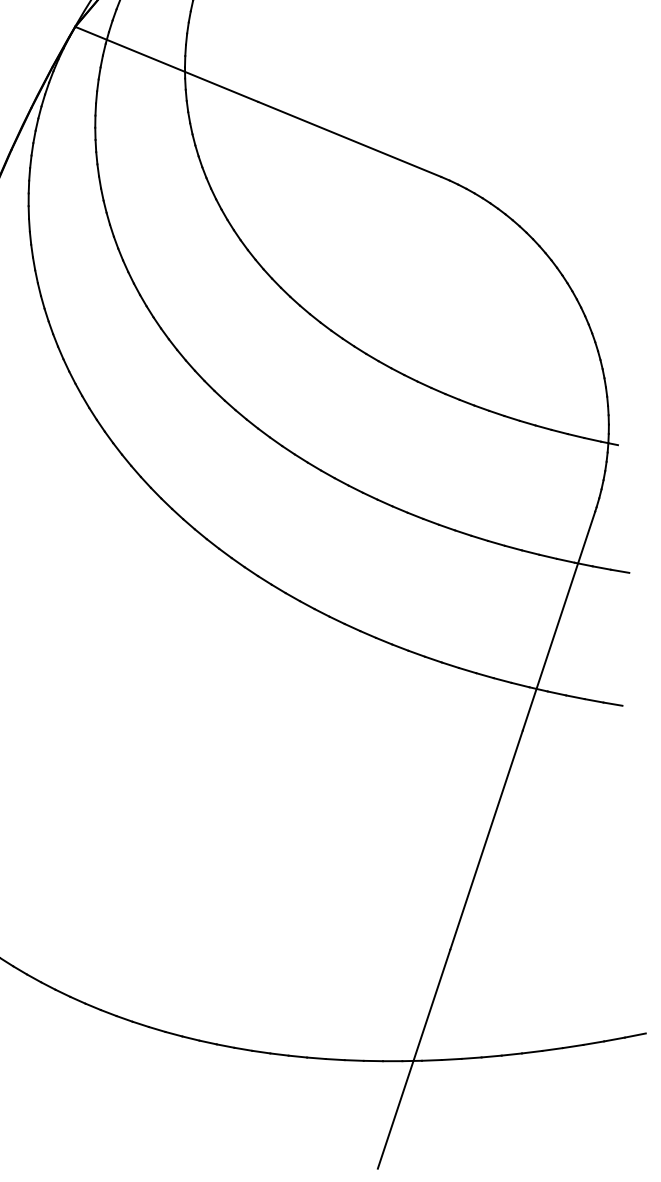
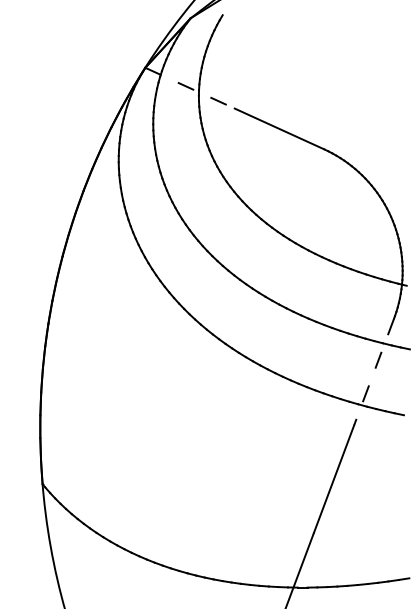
line: (167, 64) -> (190, 88), solid -> dashed
line: (557, 622) -> (373, 372), solid -> dashed

